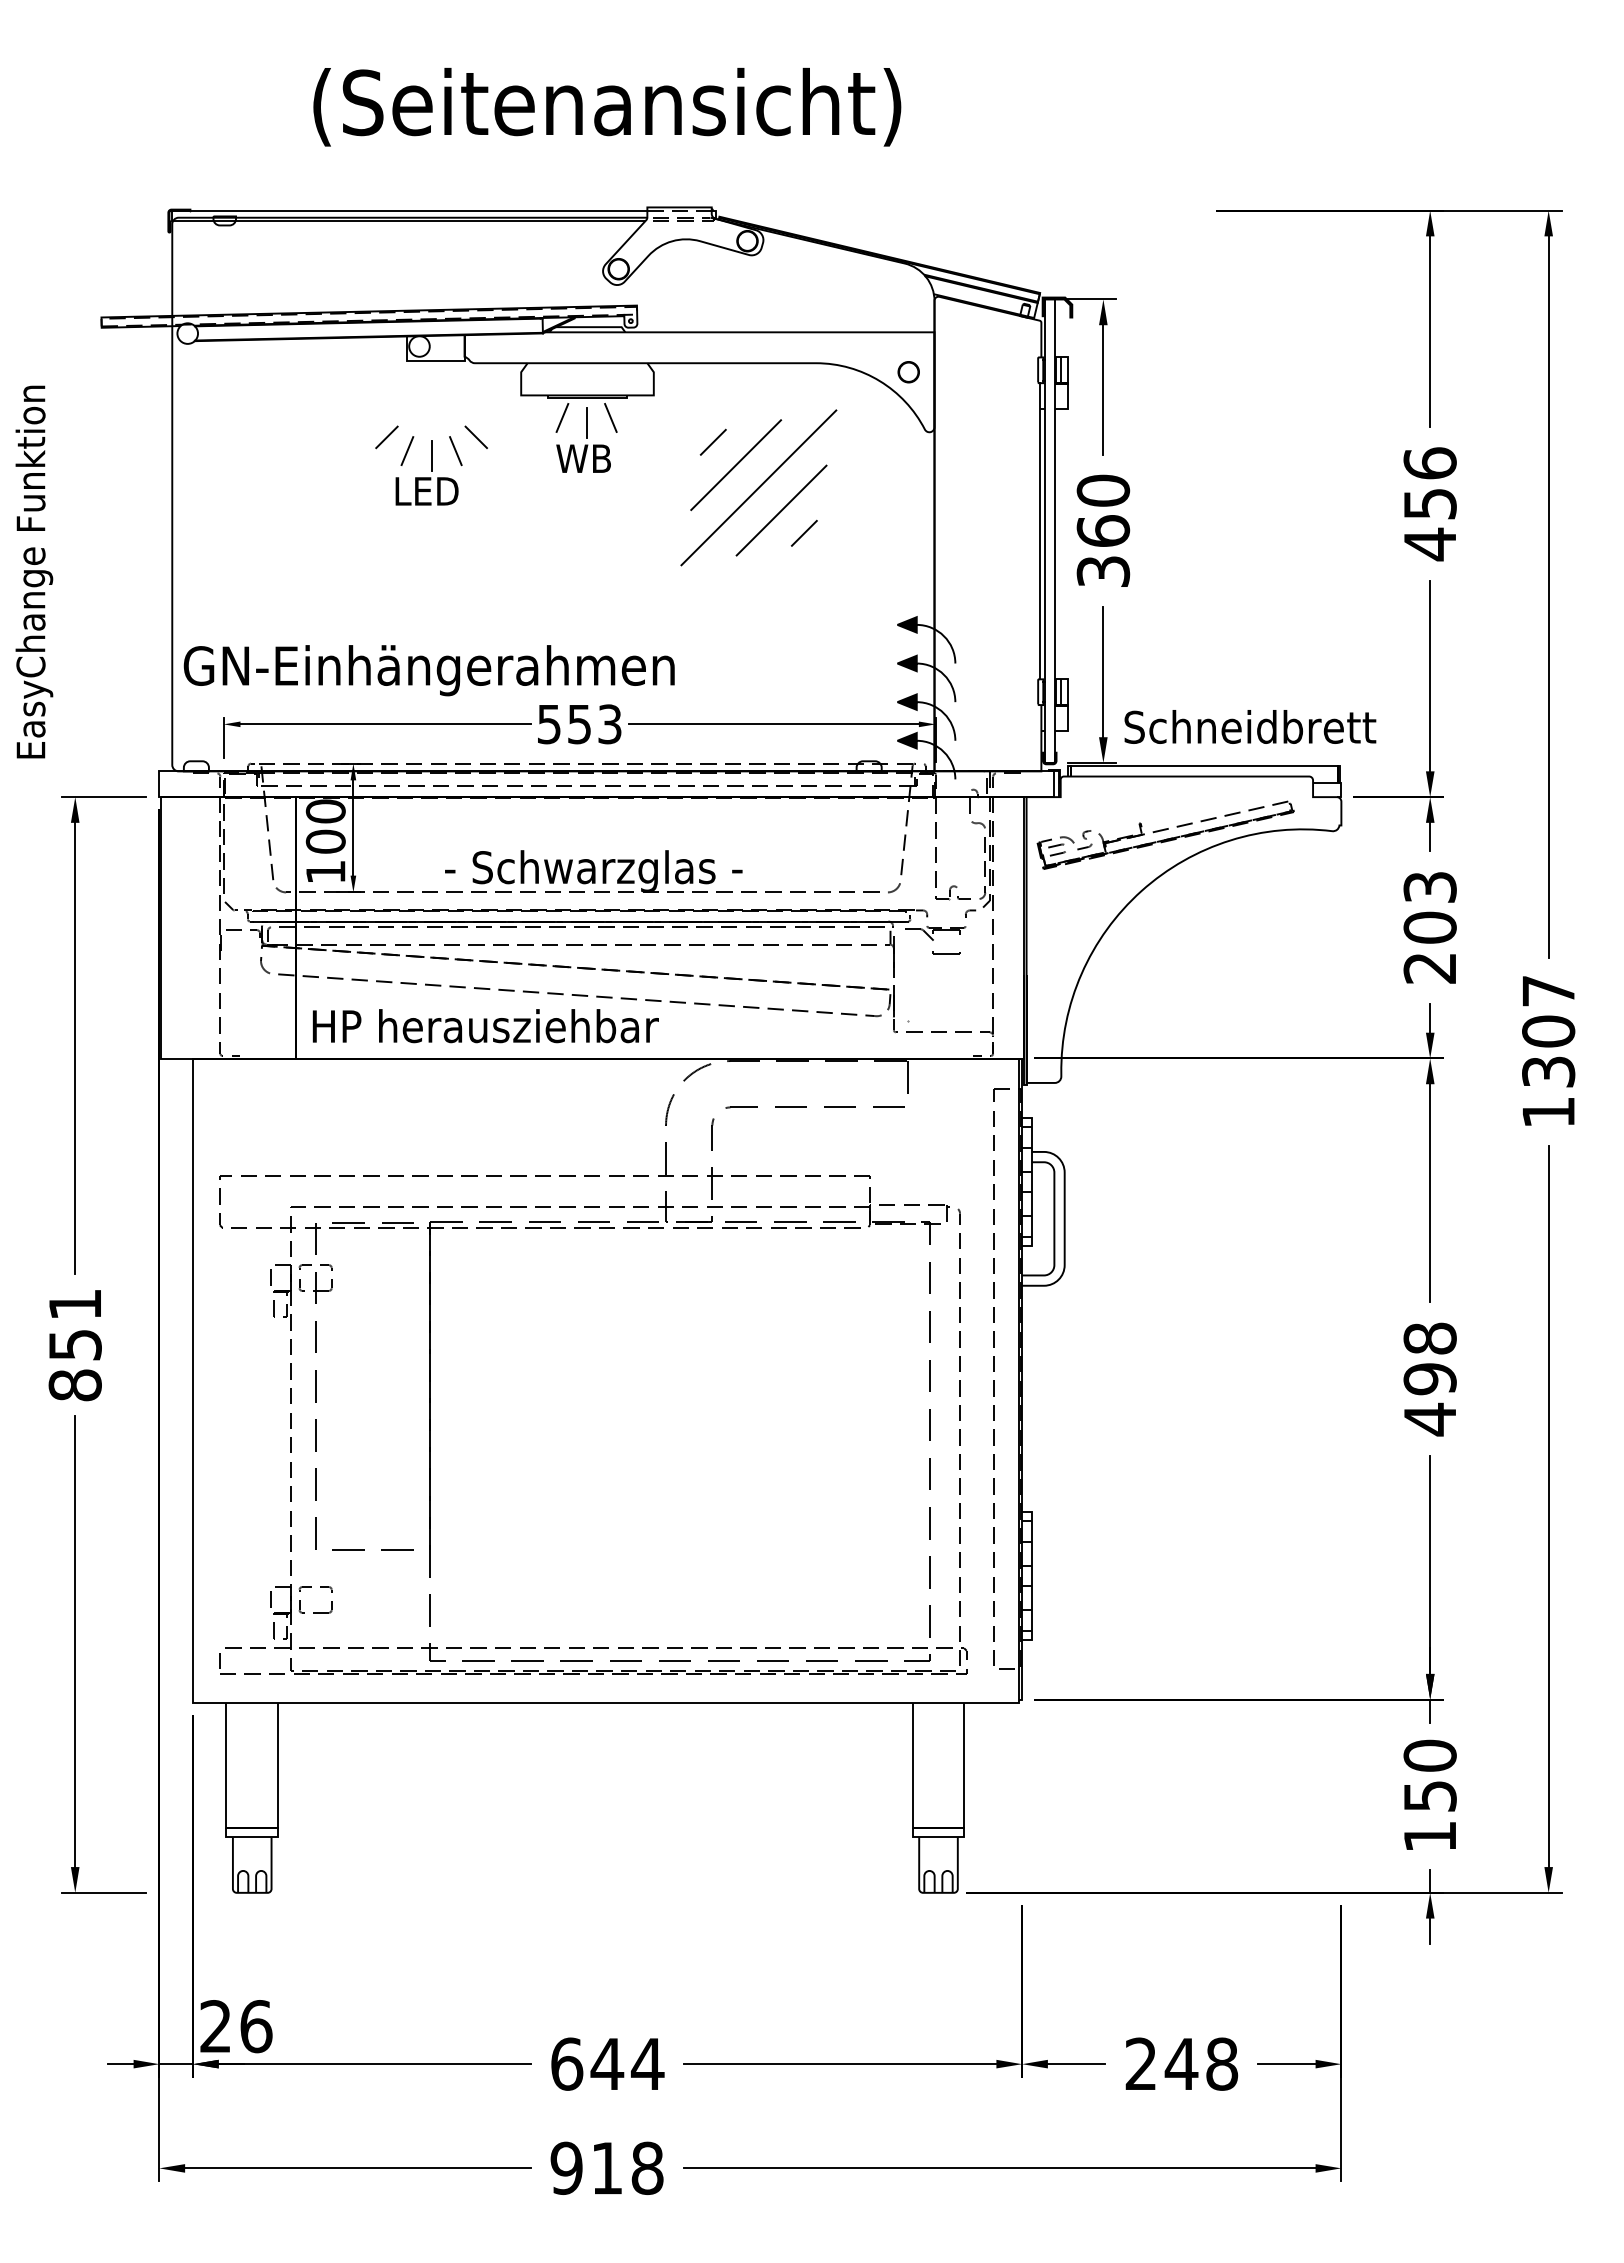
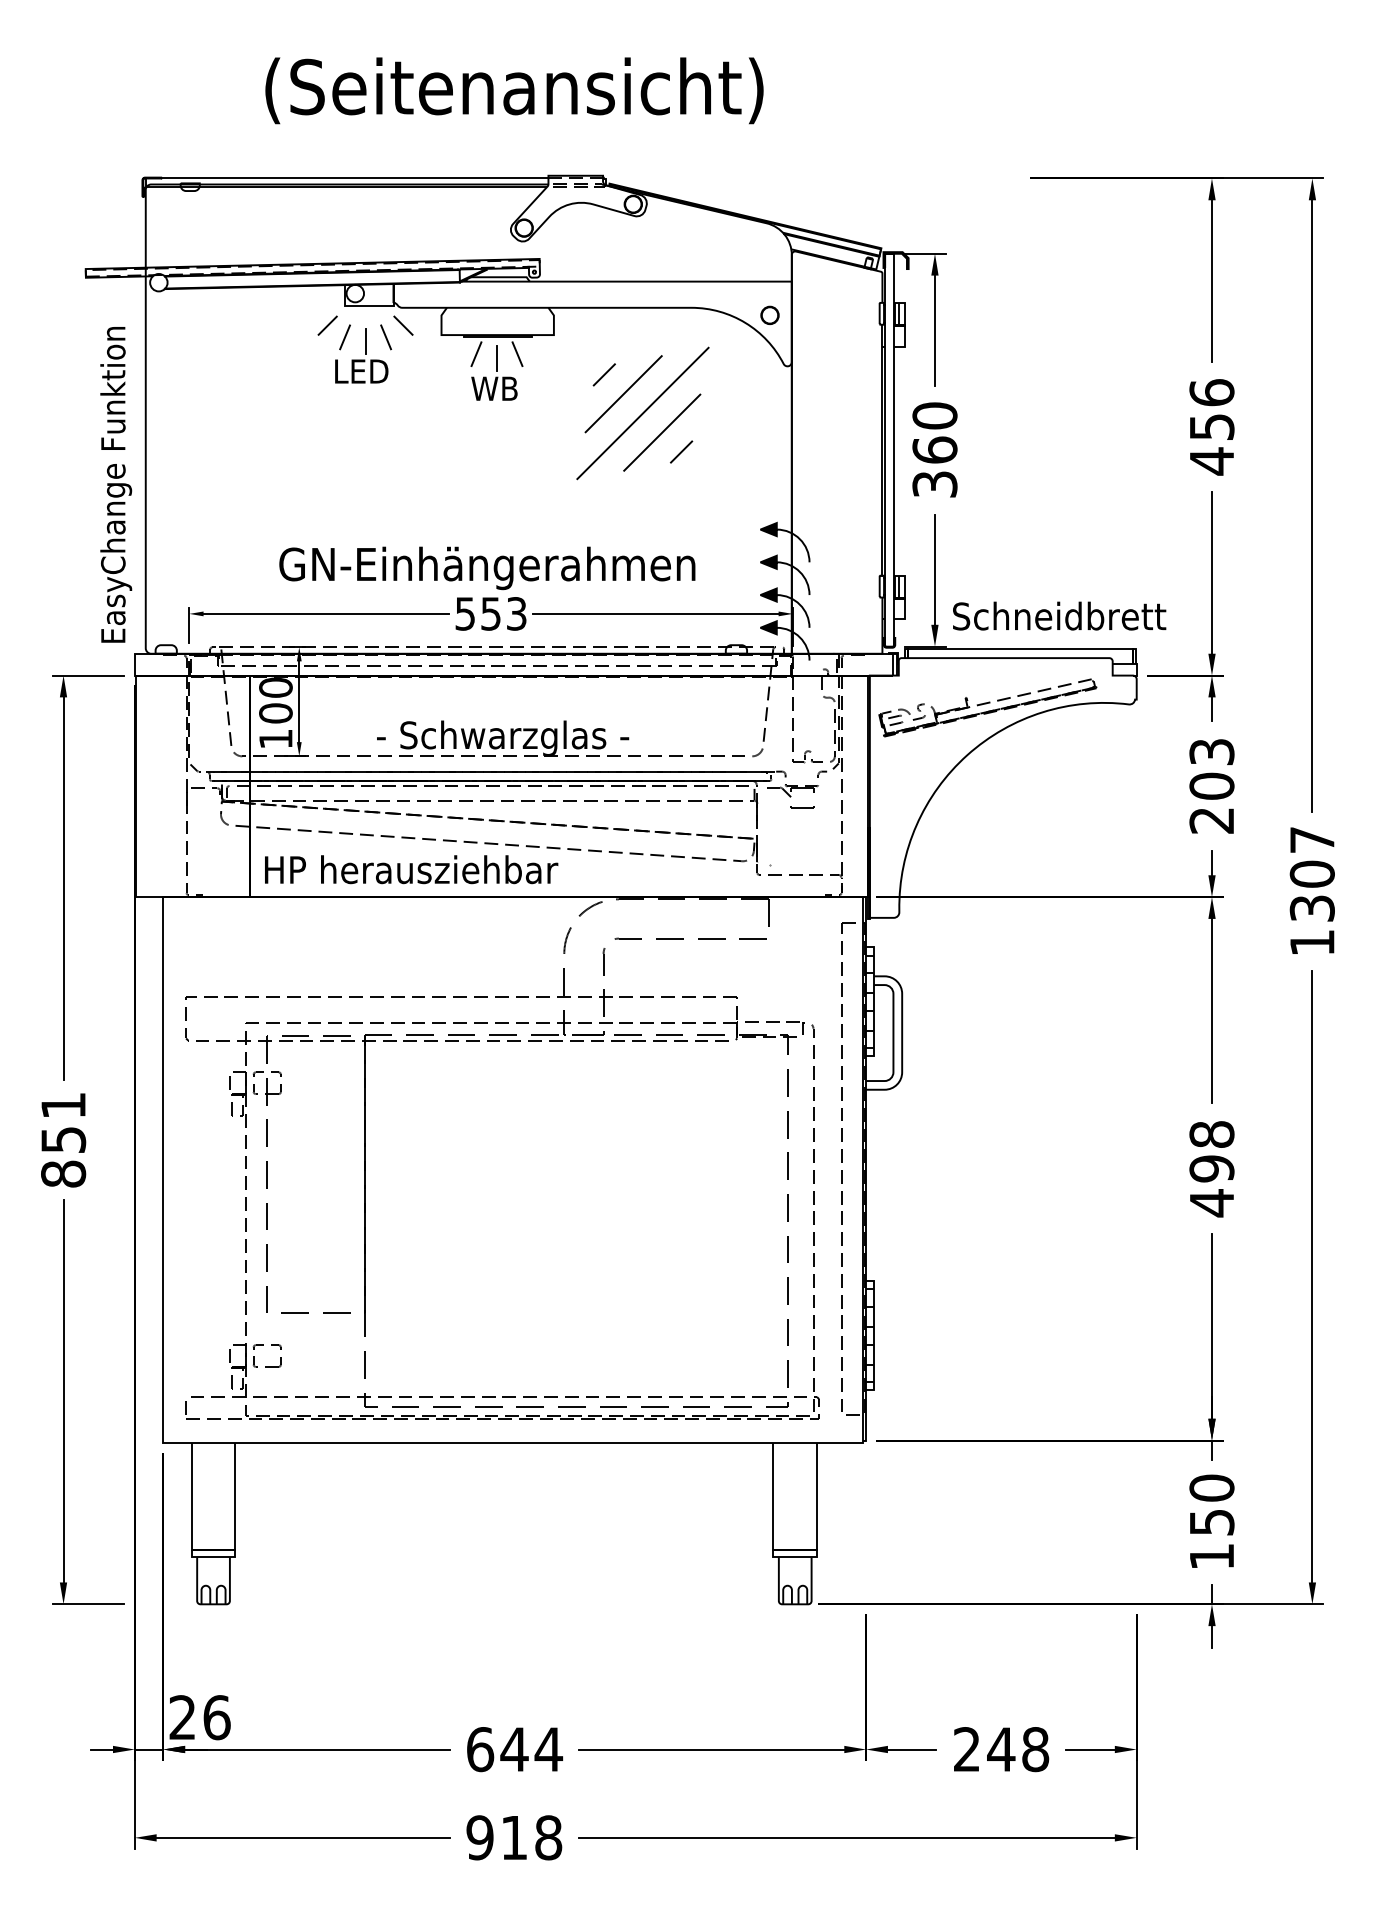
part: (431, 465) -> (365, 349), moved
text: (34, 571) -> (116, 484), moved
text: (428, 670) -> (486, 568), moved

